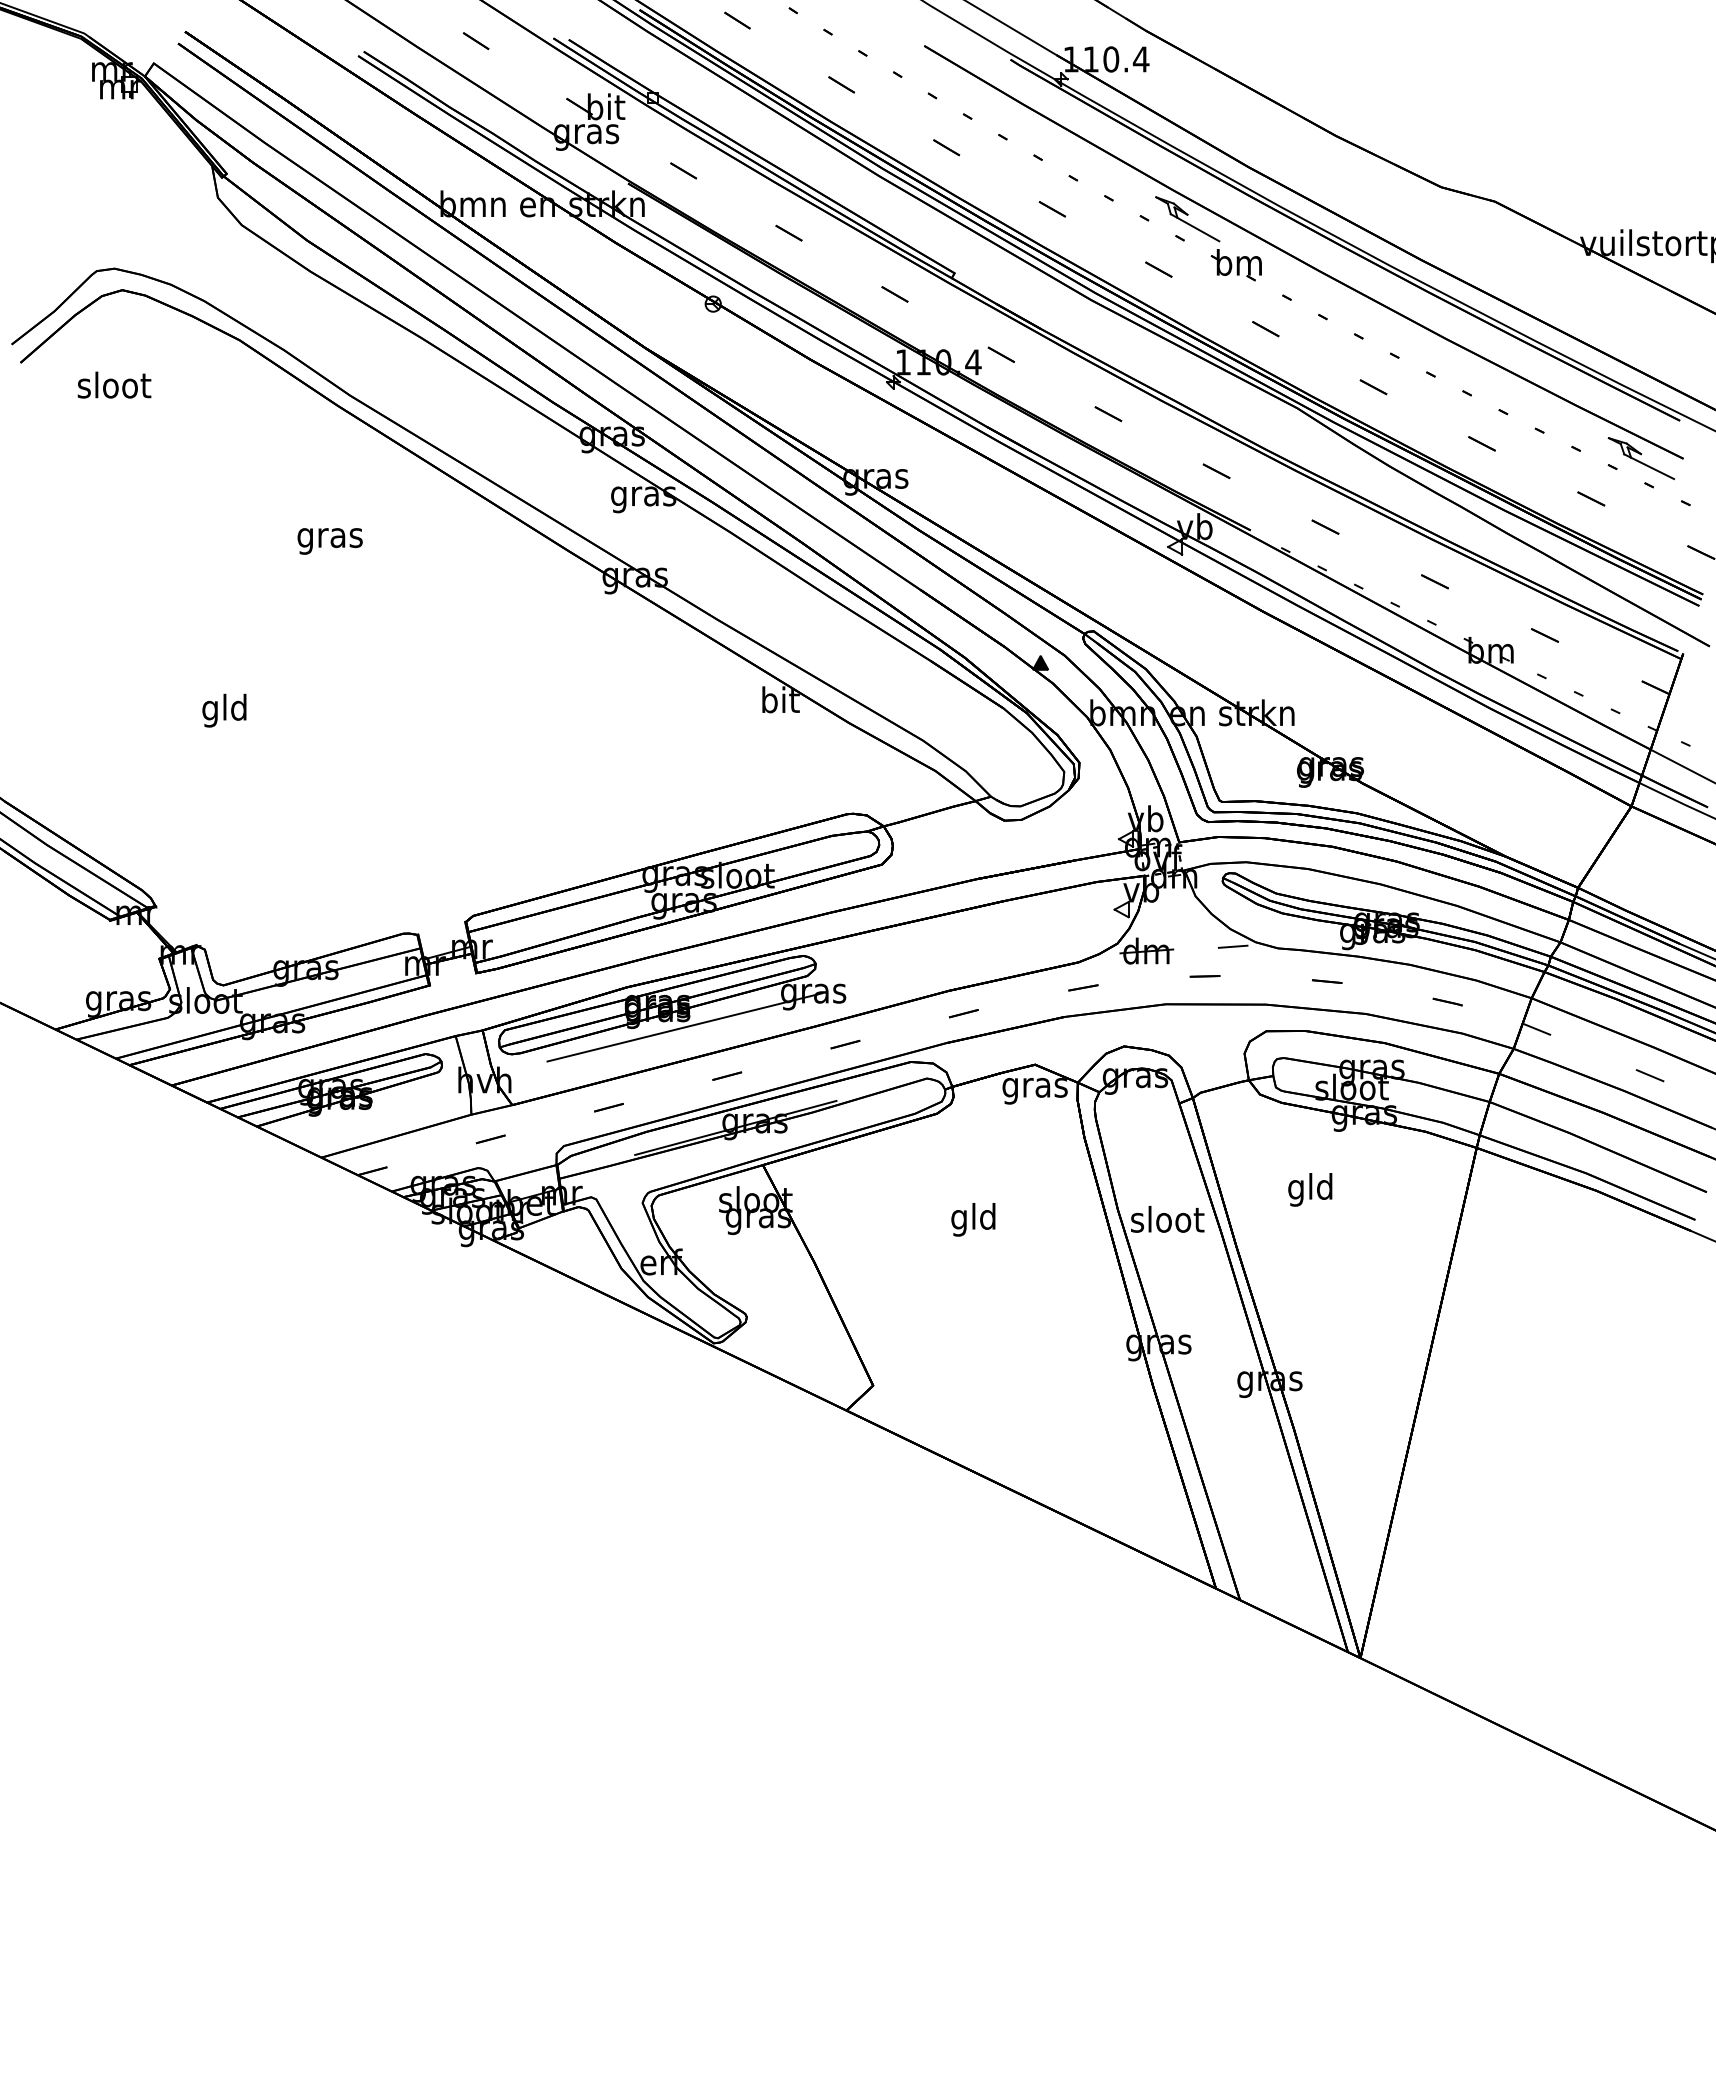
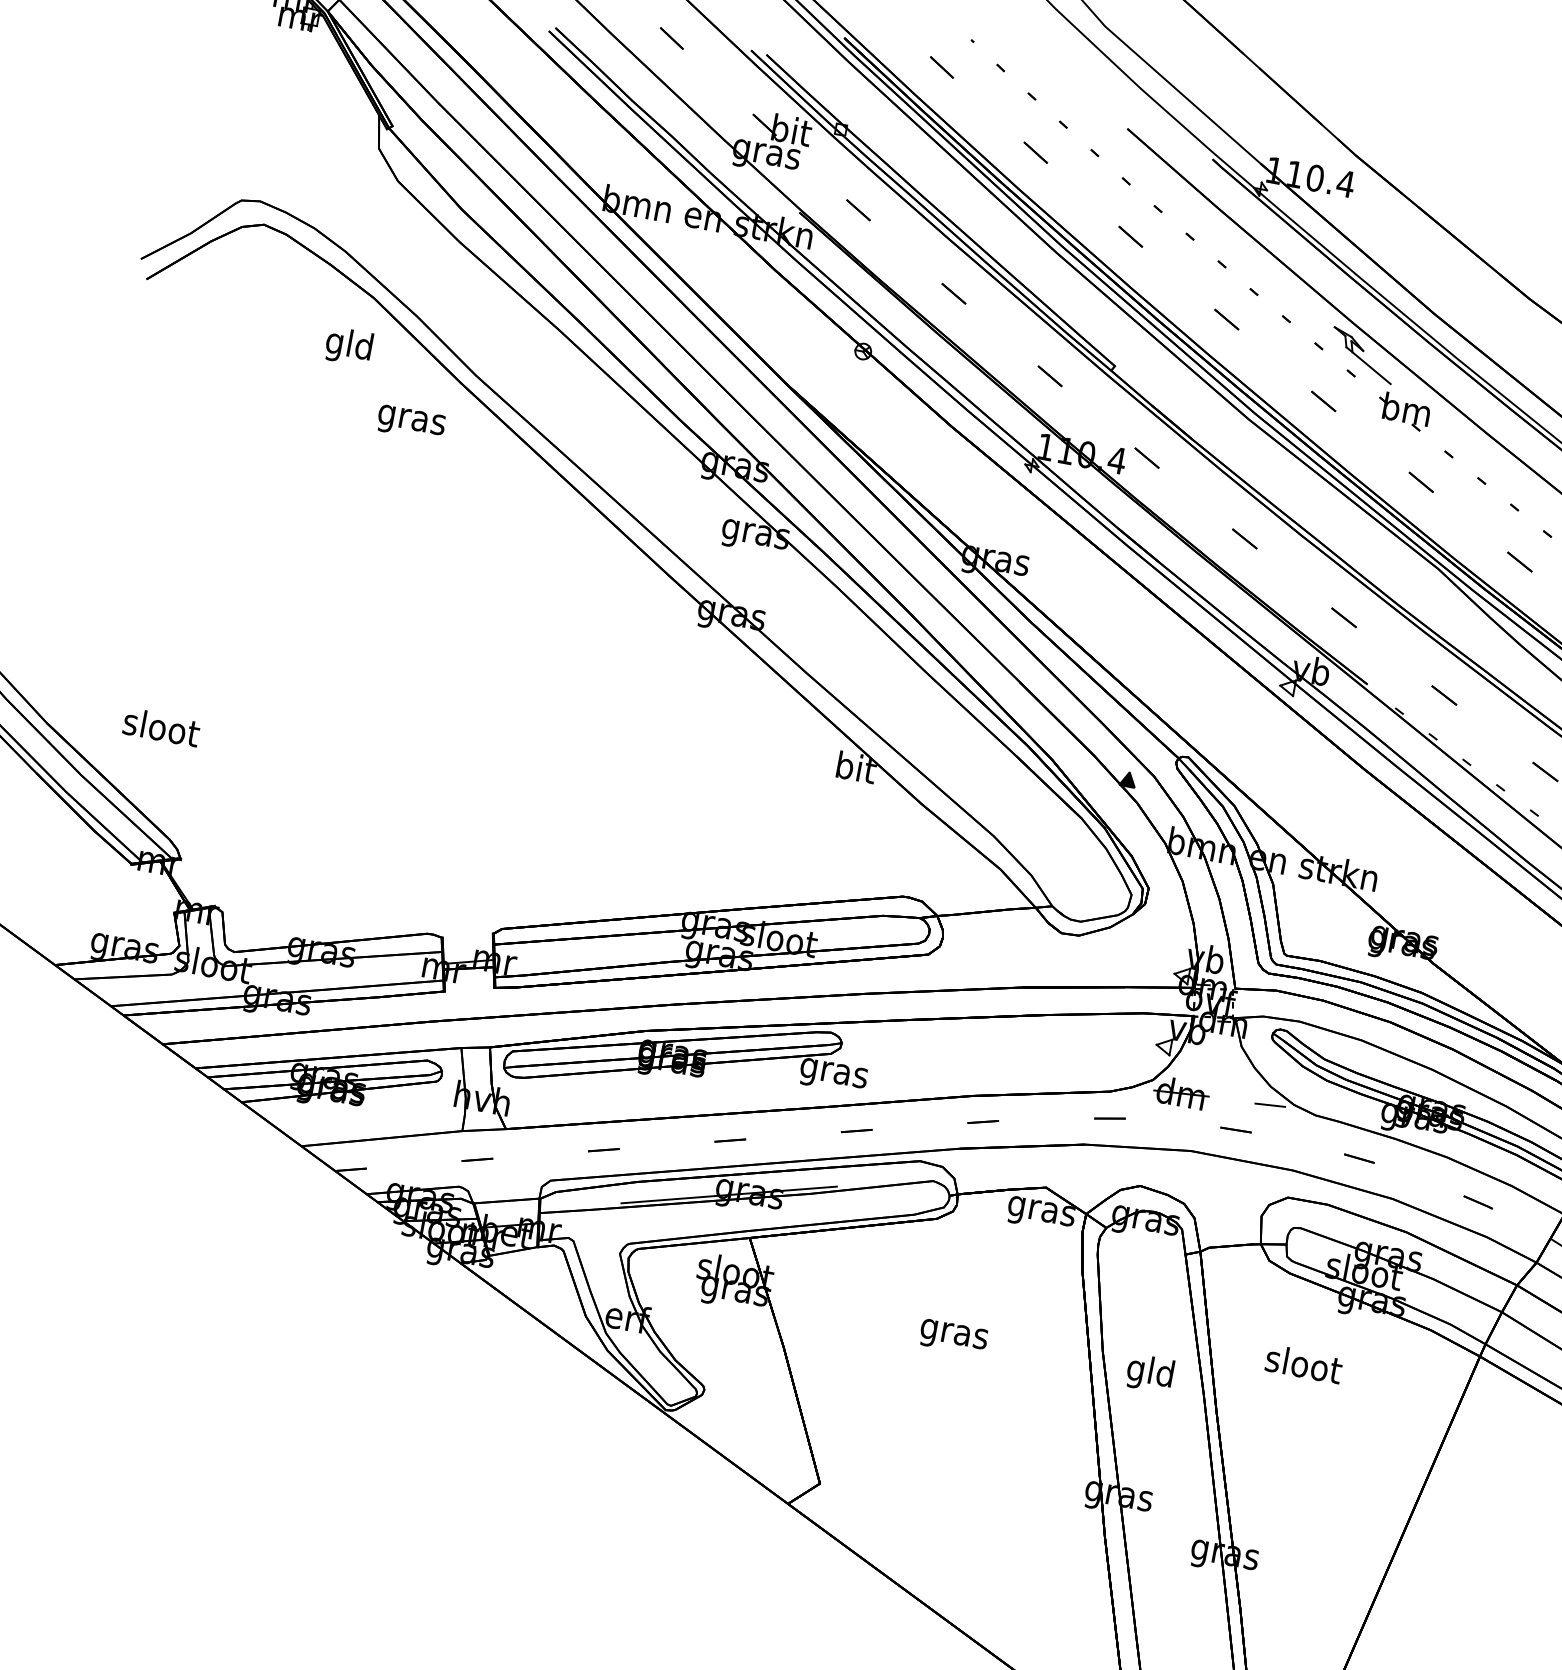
text: (114, 384) -> (161, 726), moved
text: (329, 541) -> (410, 423), moved
text: (224, 710) -> (348, 346), moved
line: (684, 1027) -> (696, 1082), removed
text: (1310, 1189) -> (1302, 1367), gld -> sloot
text: (973, 1219) -> (953, 1333), gld -> gras
text: (1167, 1222) -> (1150, 1373), sloot -> gld

